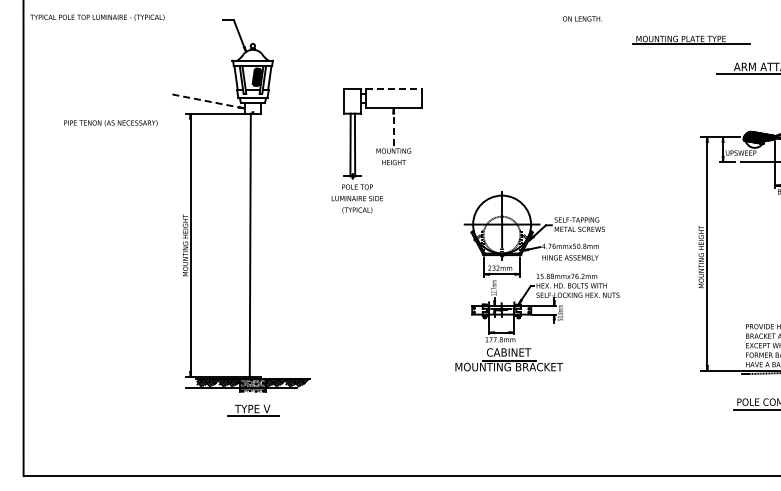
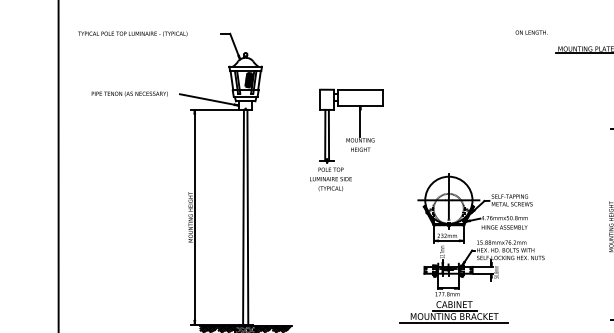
text: (97, 17) -> (132, 33), moved
text: (582, 18) -> (531, 32), moved
line: (393, 89) -> (360, 90), dashed -> solid
line: (208, 101) -> (209, 99), dashed -> solid
text: (110, 123) -> (129, 94), moved
line: (393, 127) -> (360, 121), dashed -> solid
line: (255, 245) -> (247, 217), added
line: (508, 375) -> (454, 323), added

